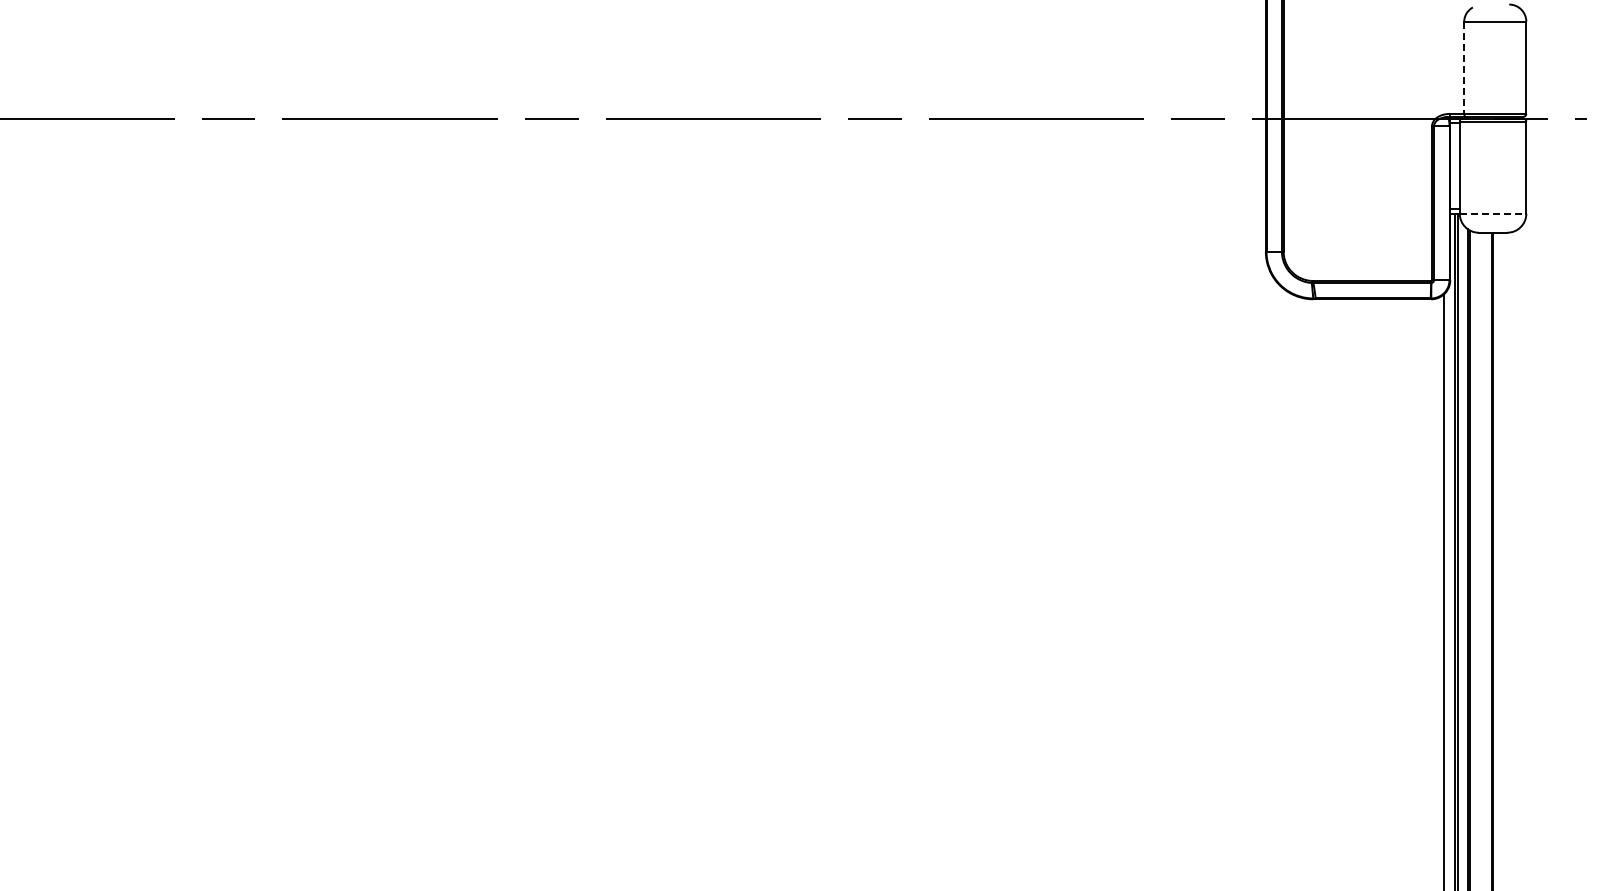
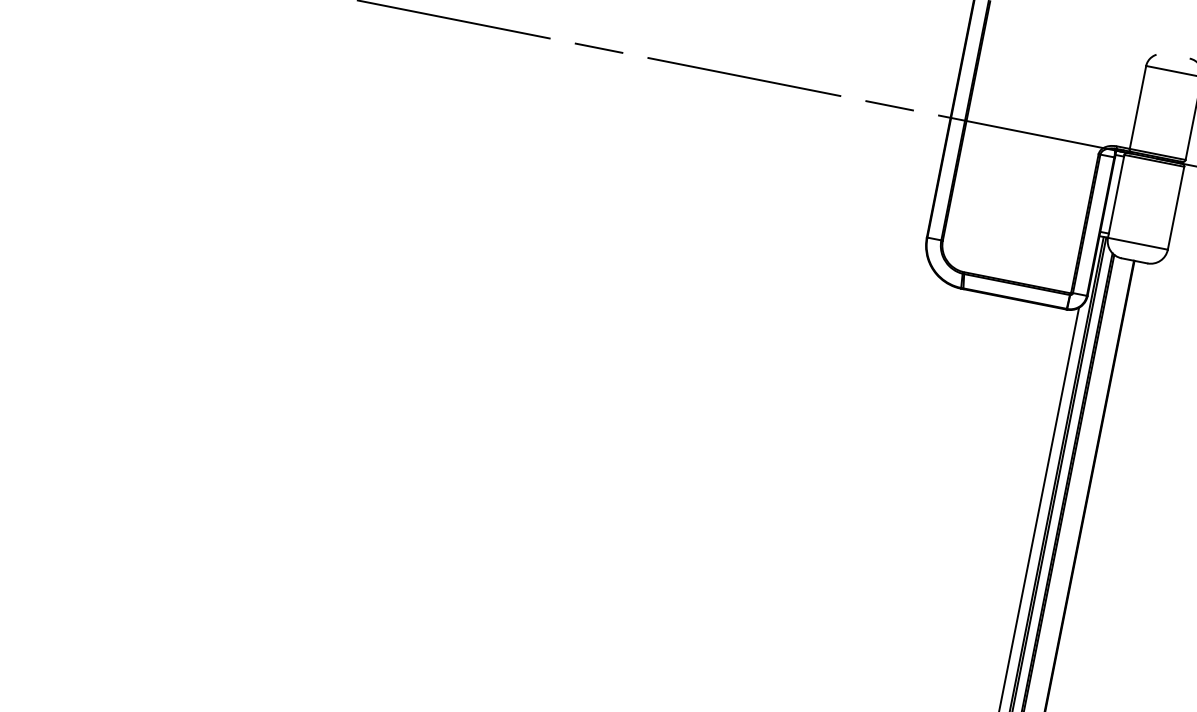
line: (1464, 68) -> (1138, 108), dashed -> solid
line: (1493, 213) -> (1138, 243), dashed -> solid

